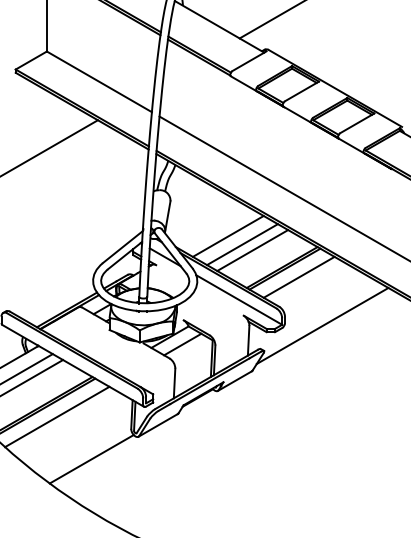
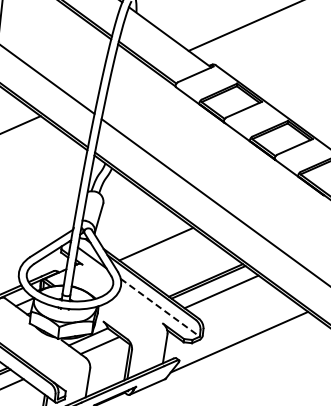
line: (242, 244) -> (169, 253), removed
line: (252, 250) -> (178, 260), removed
line: (239, 299) -> (160, 307), solid -> dashed

